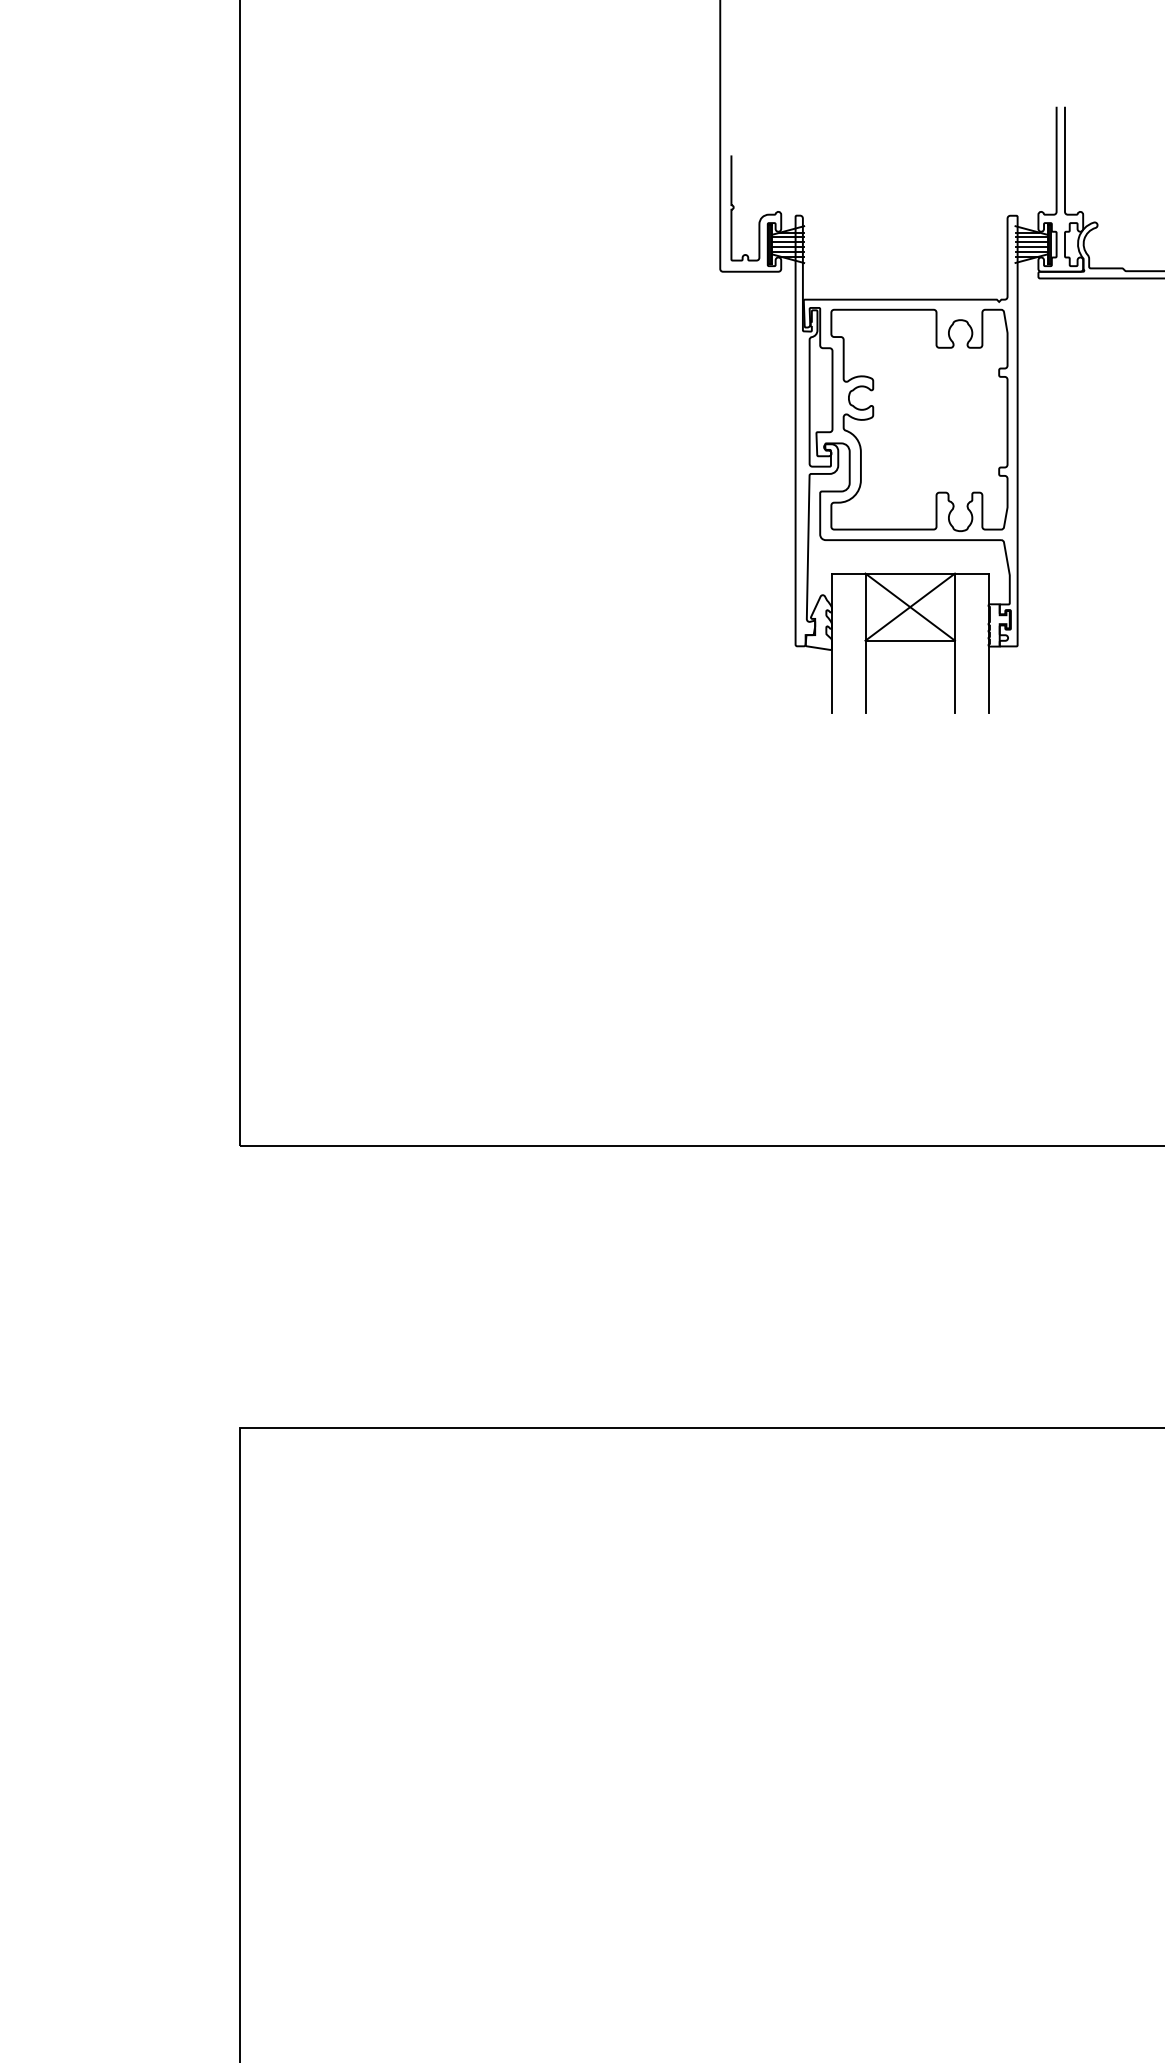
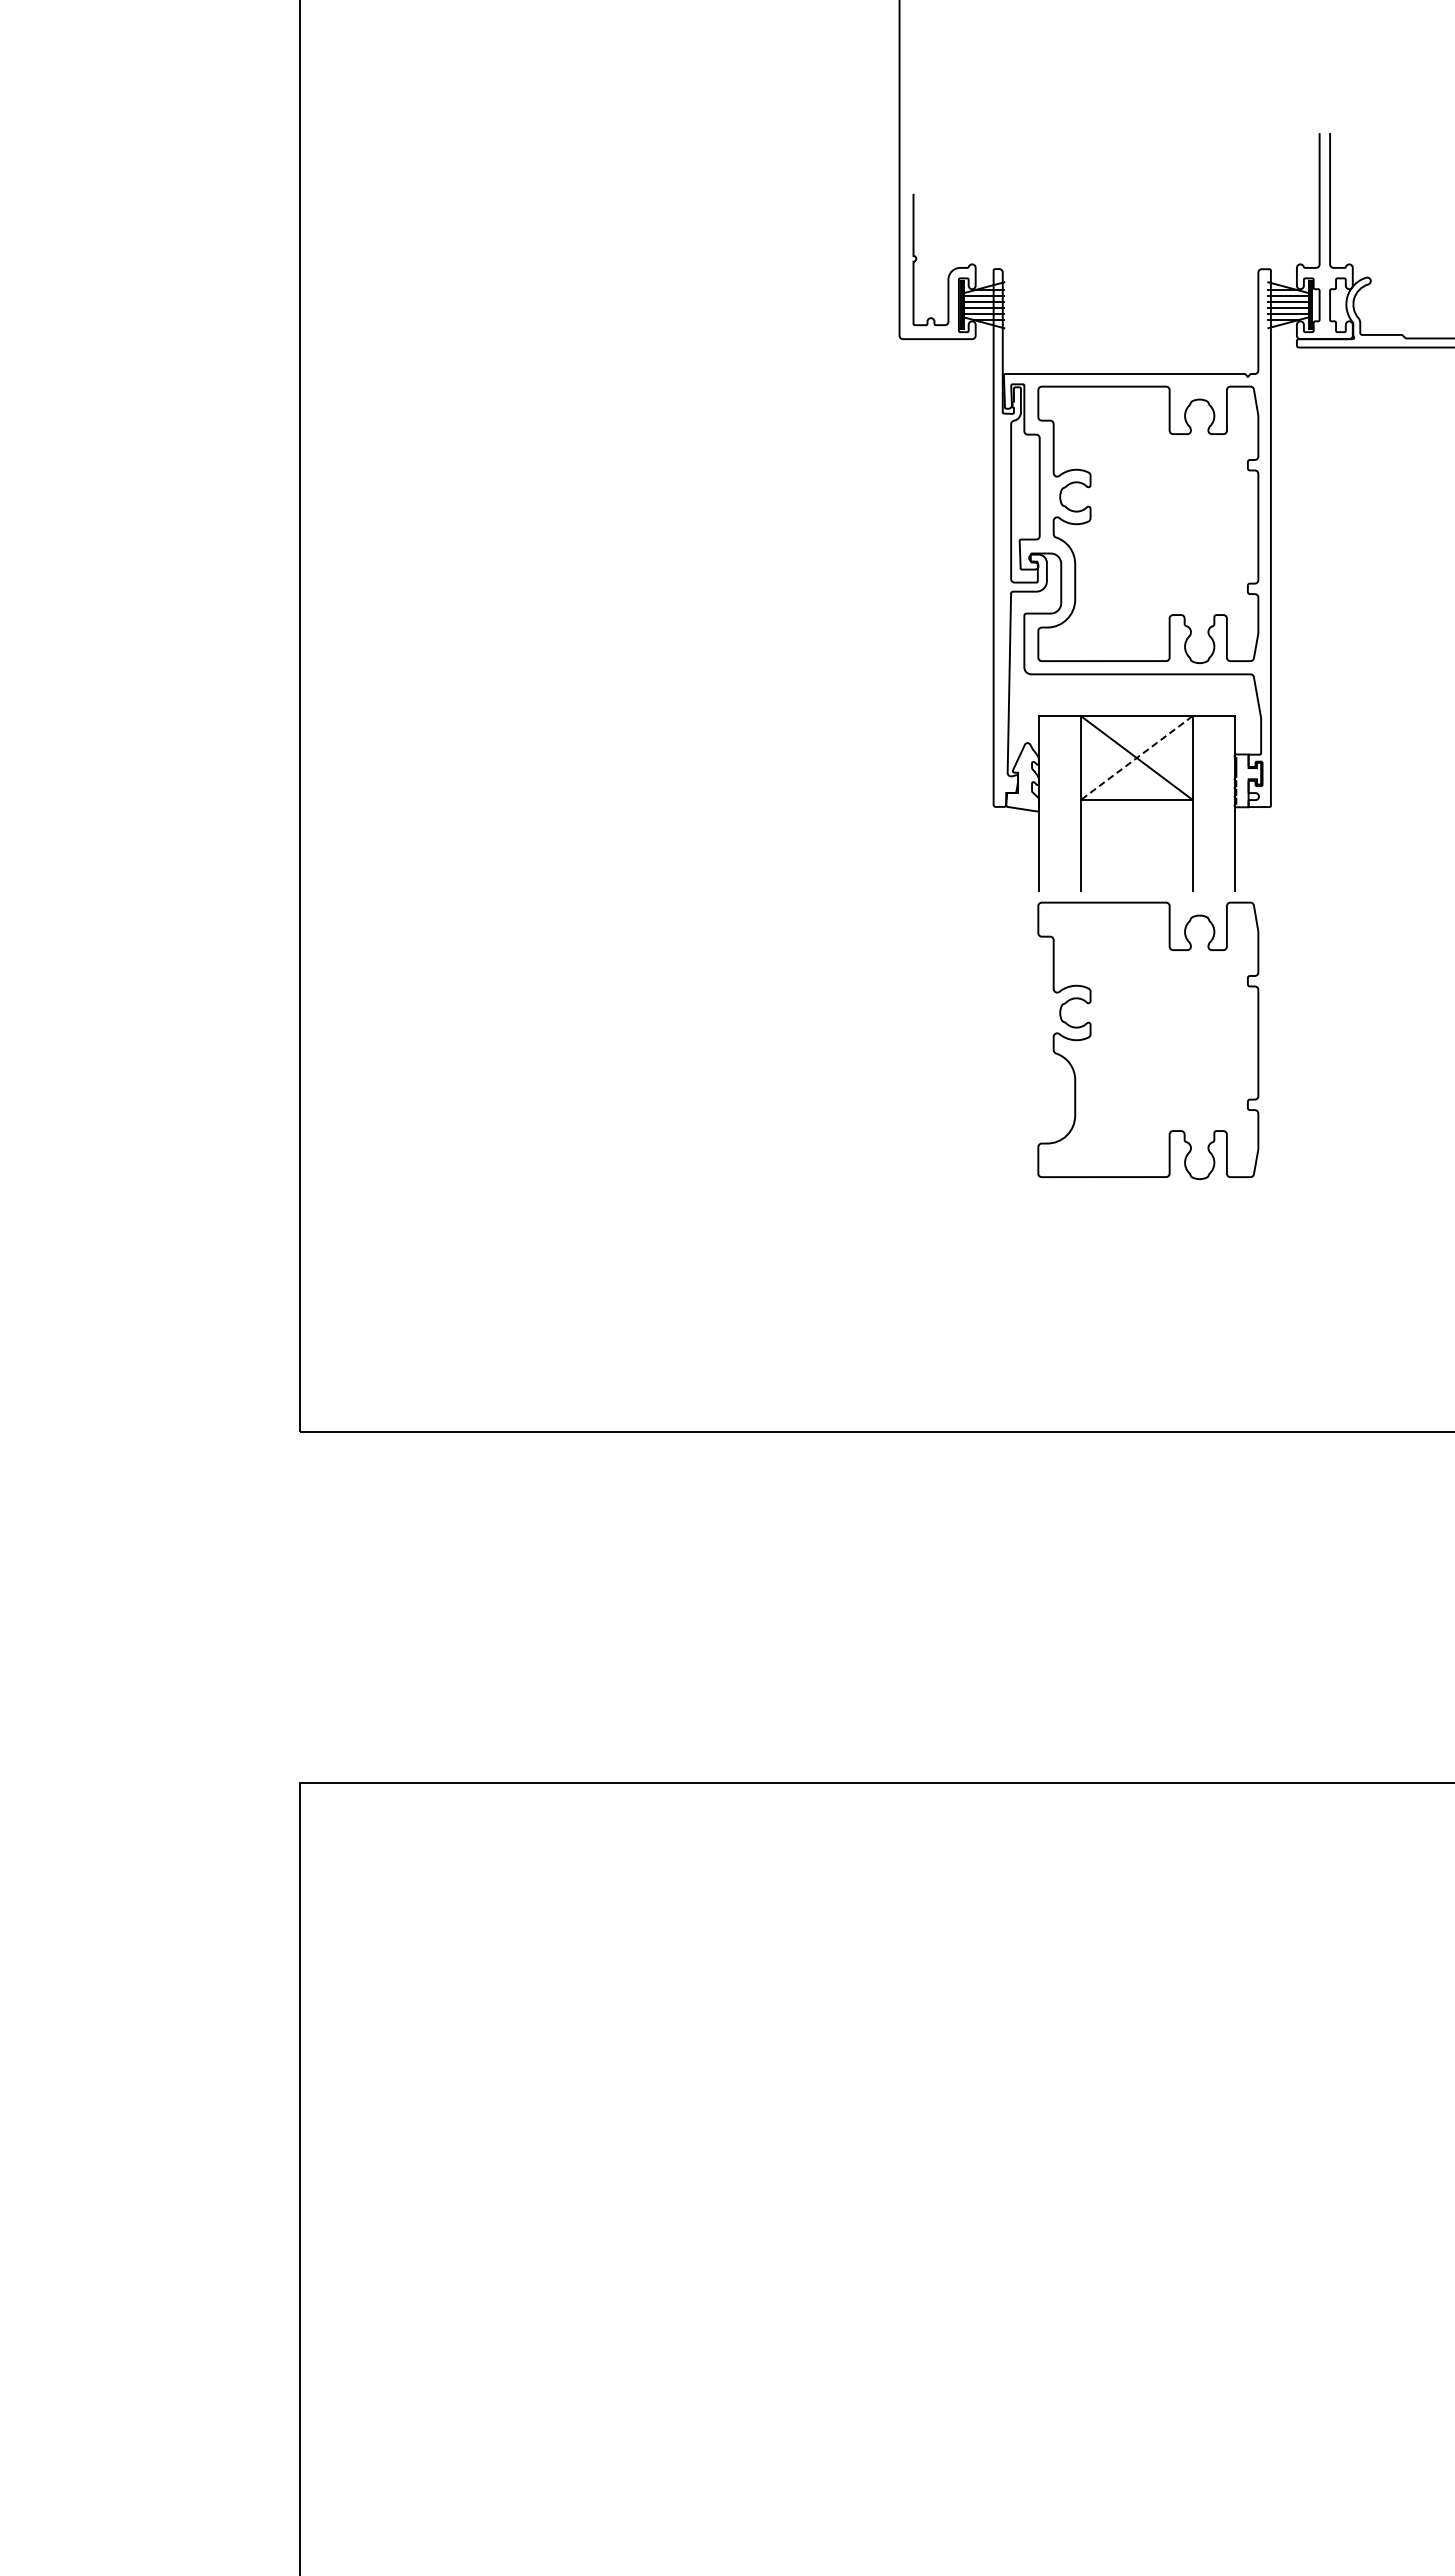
line: (909, 607) -> (1136, 758), solid -> dashed
part: (919, 833) -> (1148, 1040), added

